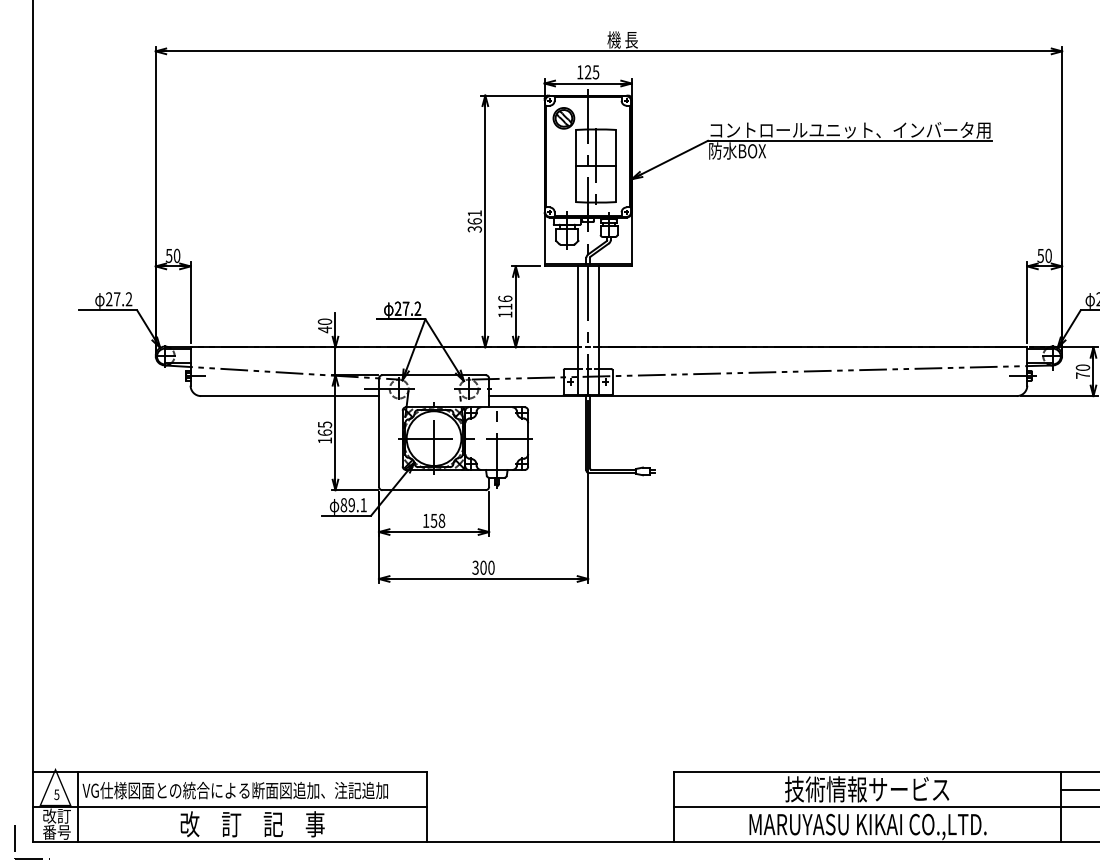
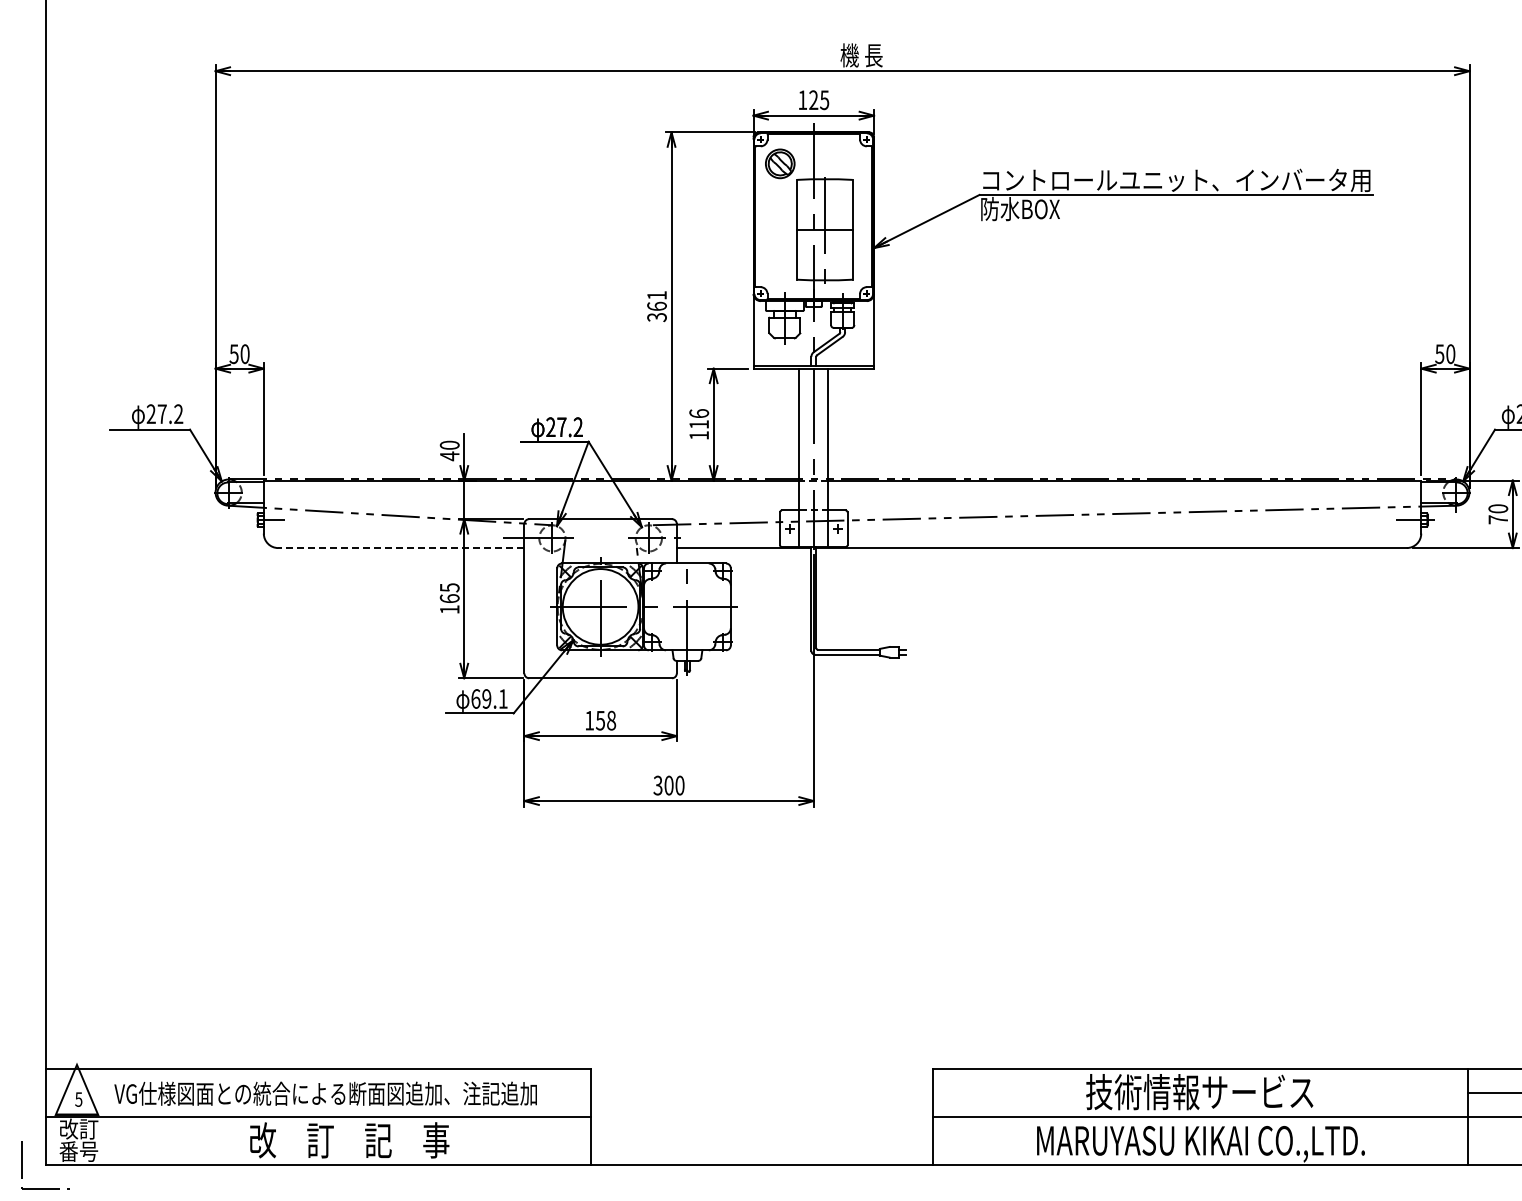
line: (289, 396) -> (400, 548), solid -> dashed
text: (343, 504) -> (475, 698), 89.1 -> 69.1
line: (78, 807) -> (108, 1116), removed

